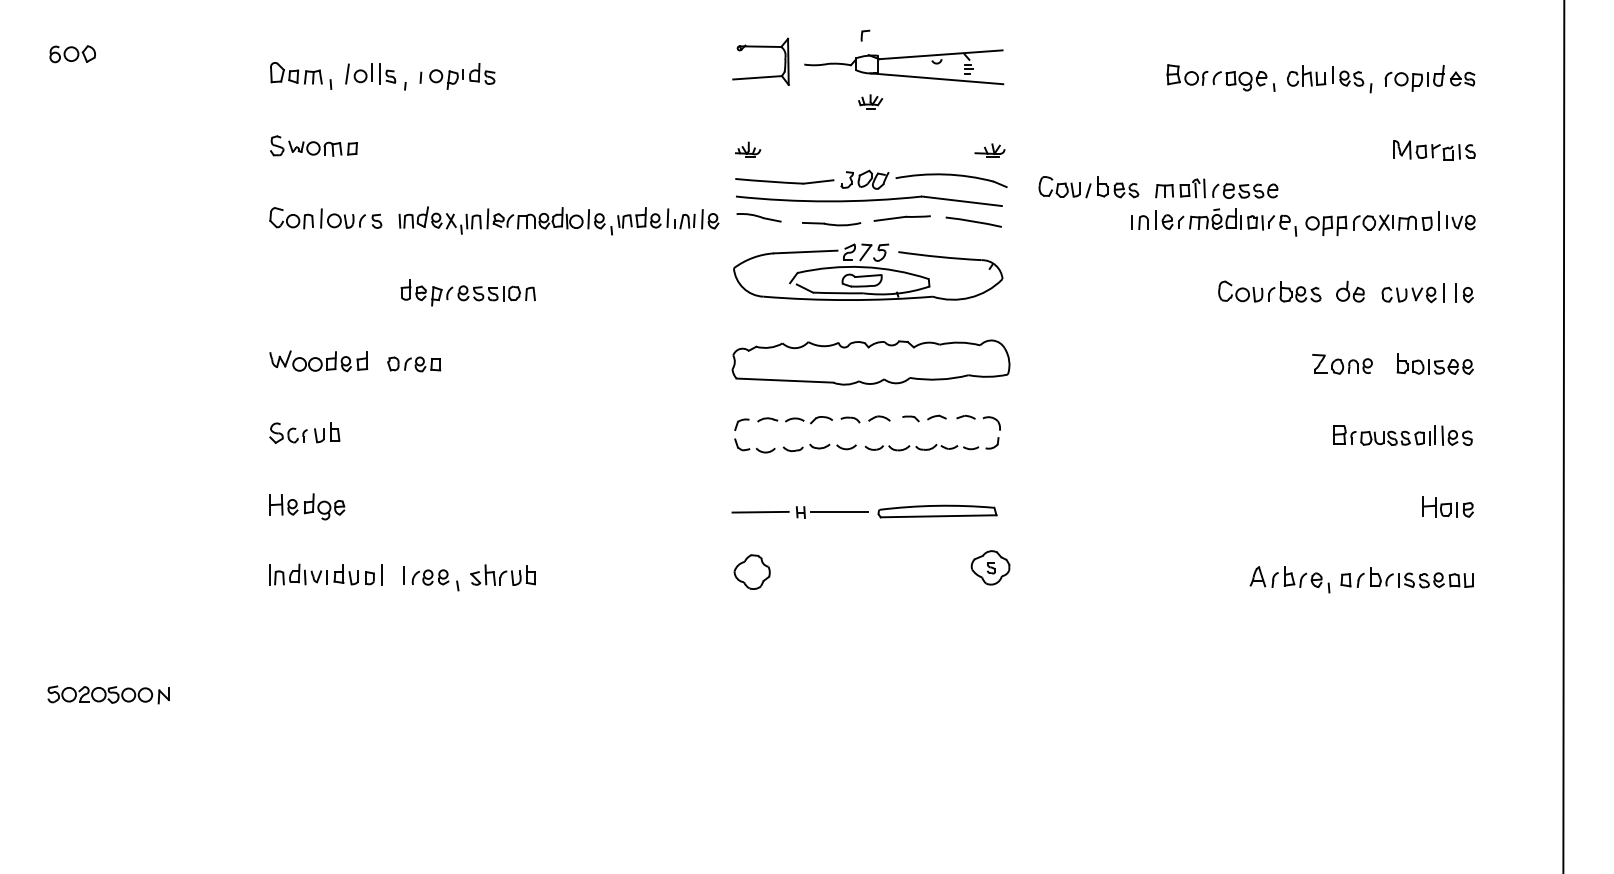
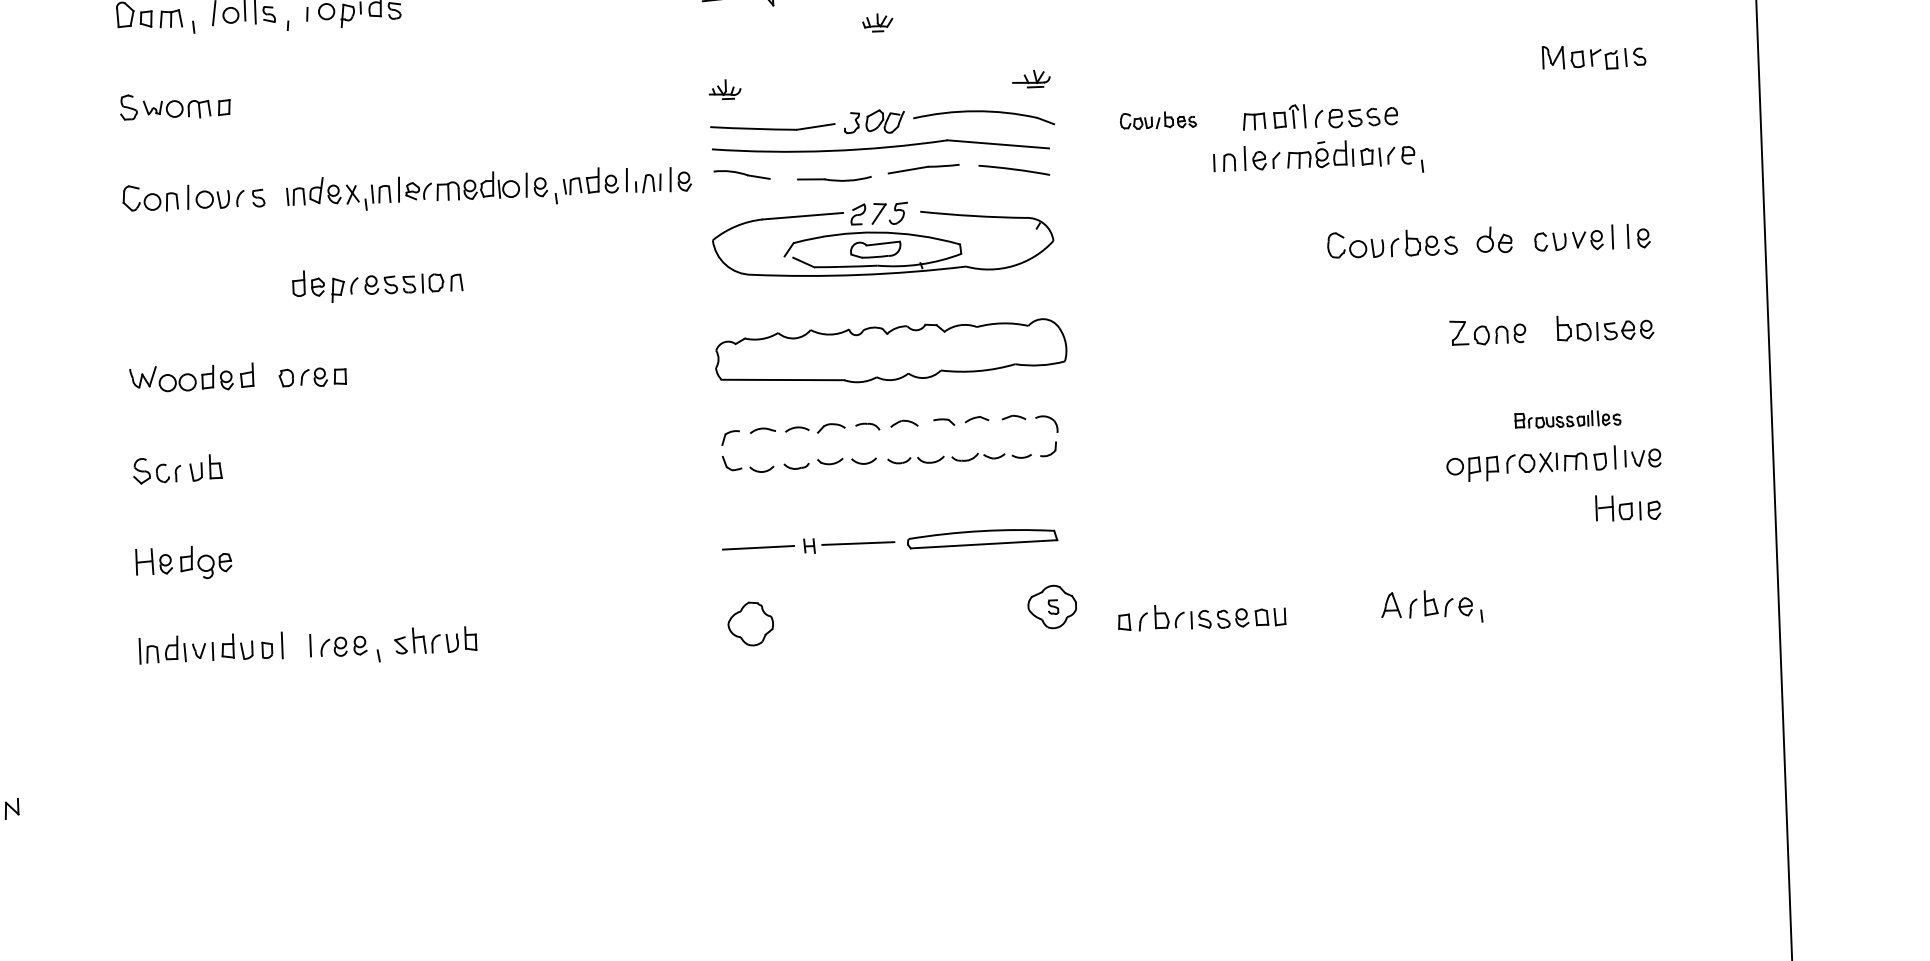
part: (1088, 187) -> (1157, 120), size x0.6
part: (1390, 223) -> (1553, 463), moved
part: (1402, 435) -> (1567, 419), size x0.6
part: (1406, 577) -> (1200, 616), moved

